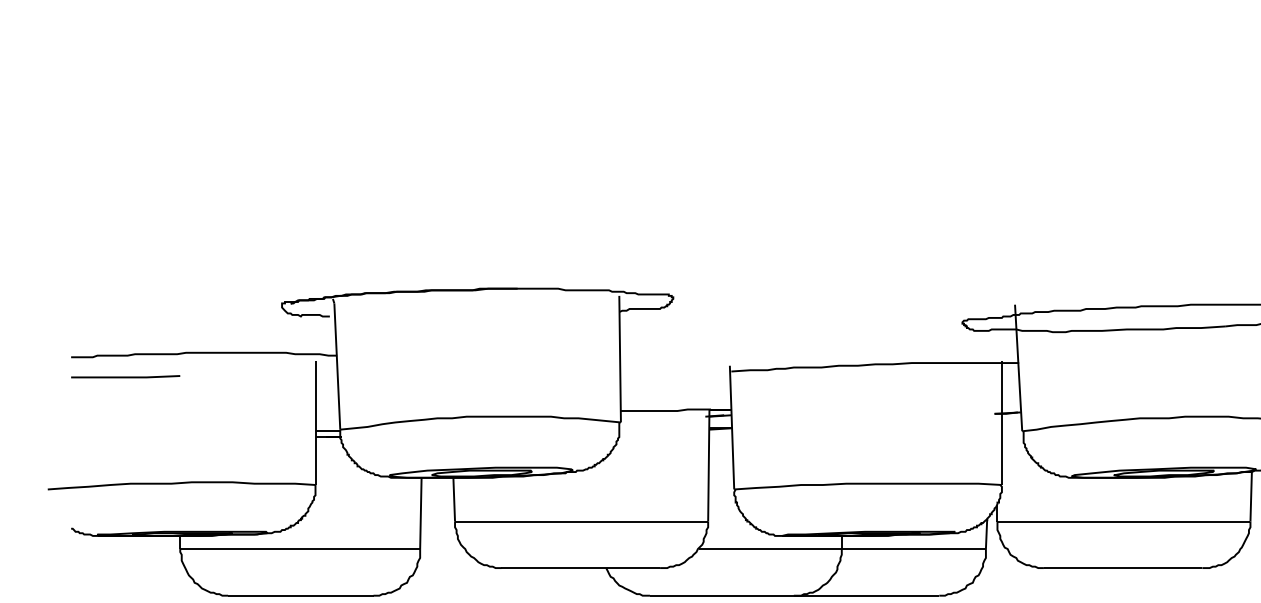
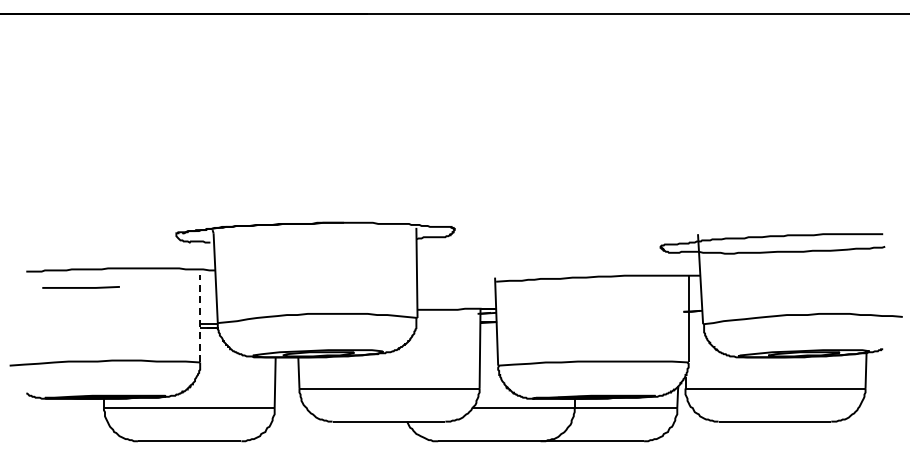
line: (124, 376) -> (80, 287), moved
line: (315, 423) -> (200, 318), solid -> dashed

